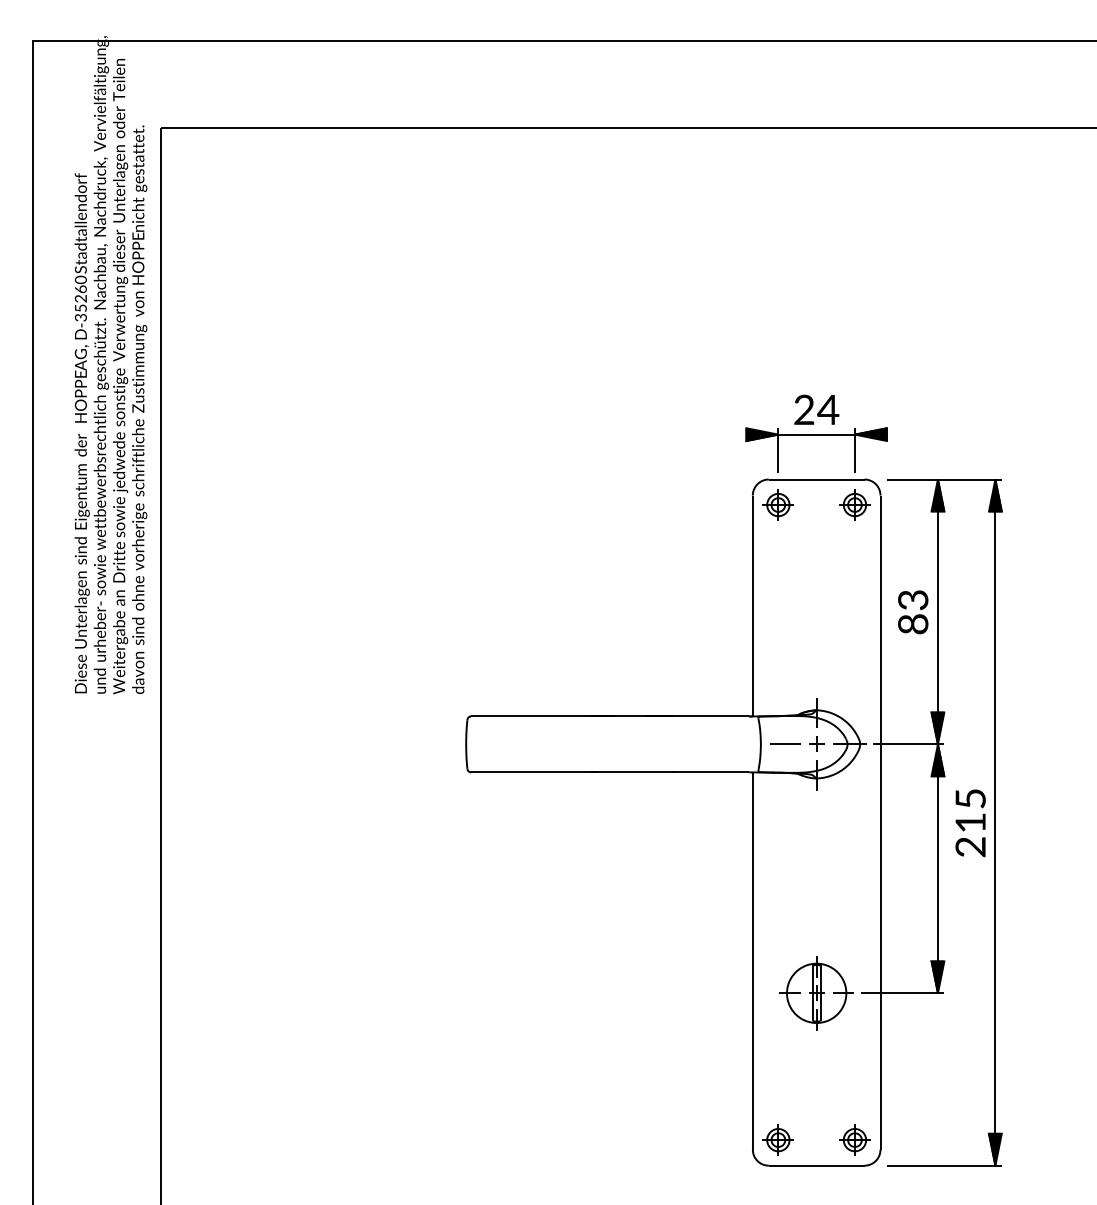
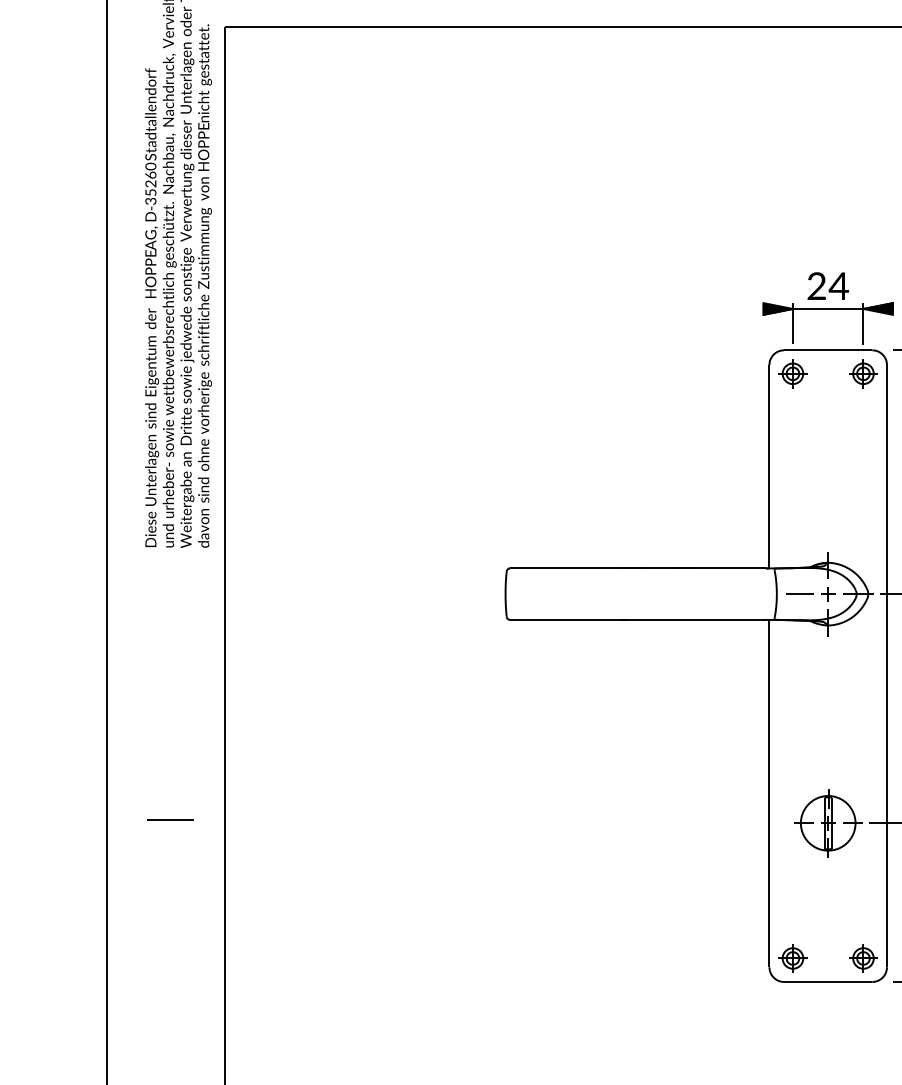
line: (102, 988) -> (170, 818), added

